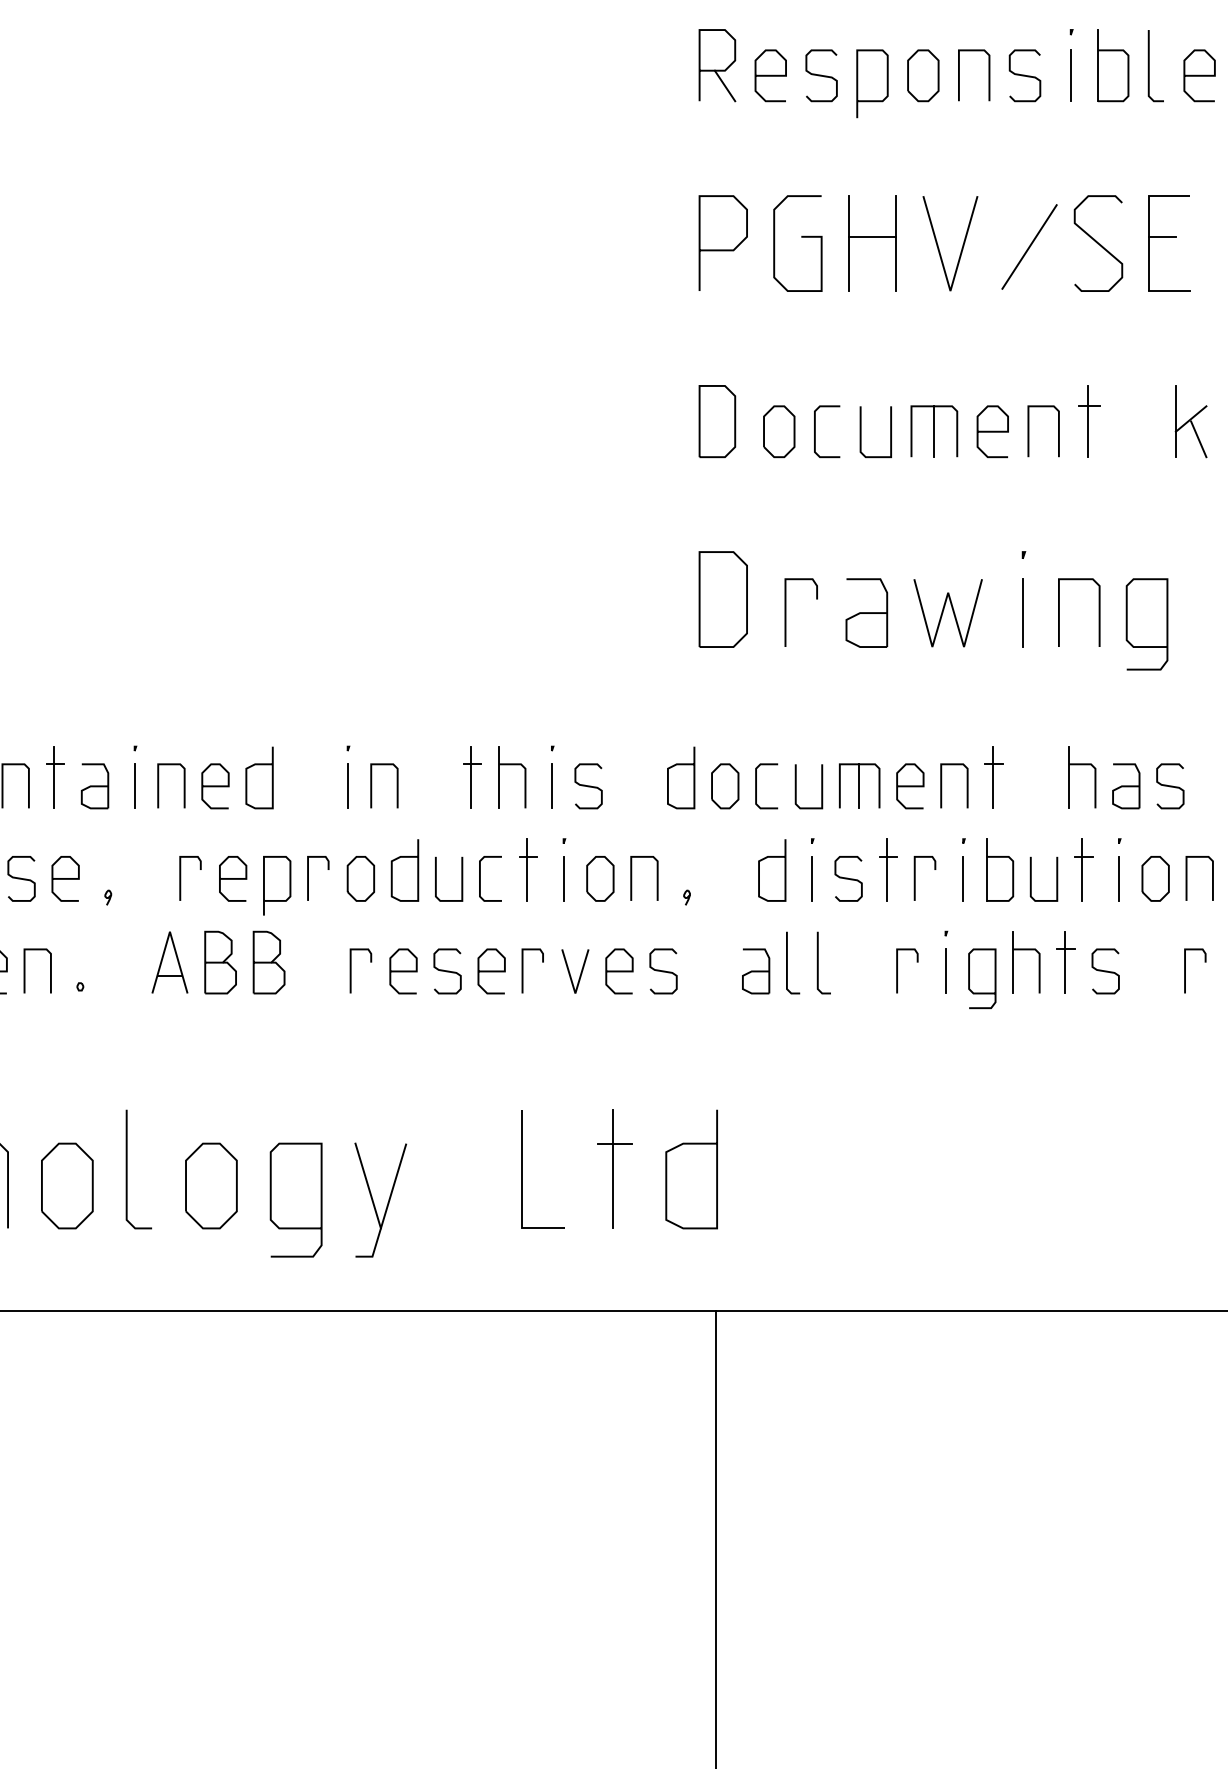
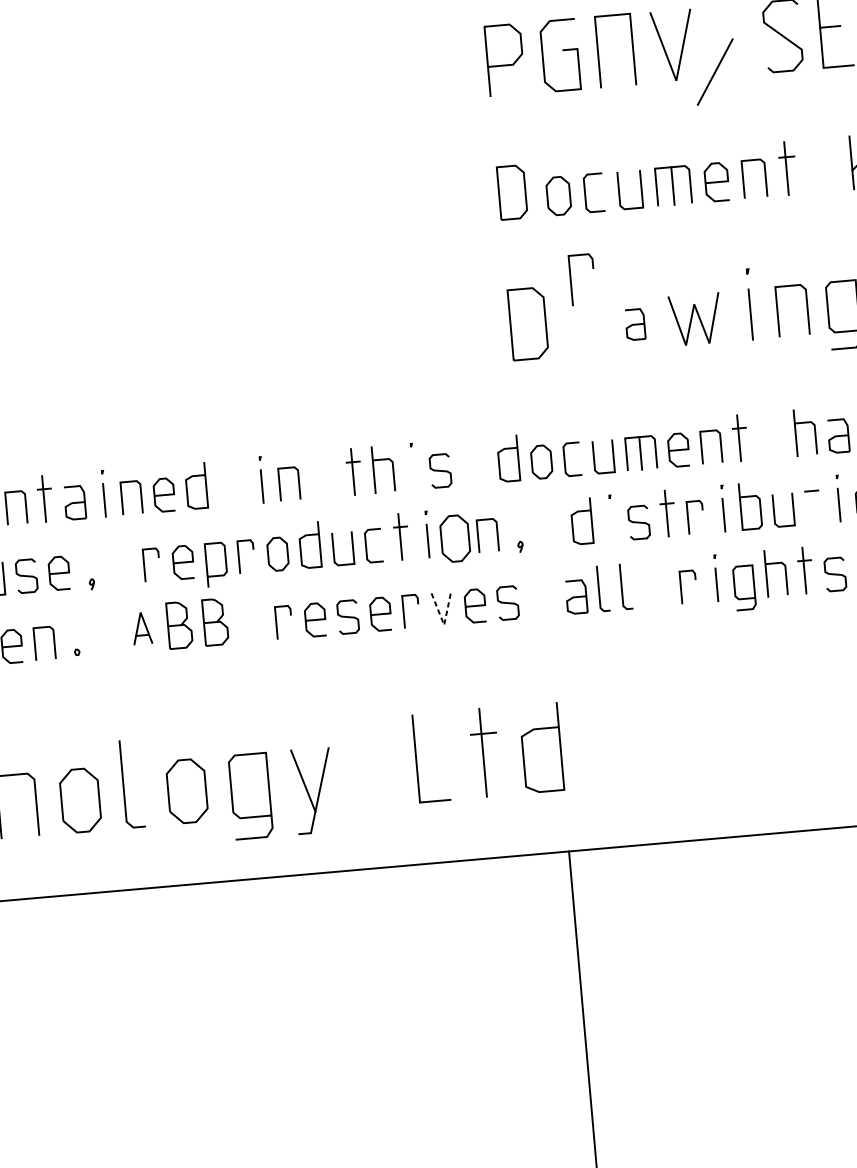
line: (872, 236) -> (612, 15), moved
line: (1029, 246) -> (715, 71), moved
line: (786, 612) -> (571, 280), moved
part: (866, 612) -> (635, 324), size x0.6
line: (551, 786) -> (413, 473), removed
line: (1082, 869) -> (811, 500), removed
part: (600, 878) -> (455, 538), size x1.4
line: (811, 878) -> (611, 524), removed
part: (169, 962) -> (141, 628), size x0.7
line: (575, 993) -> (444, 625), solid -> dashed

